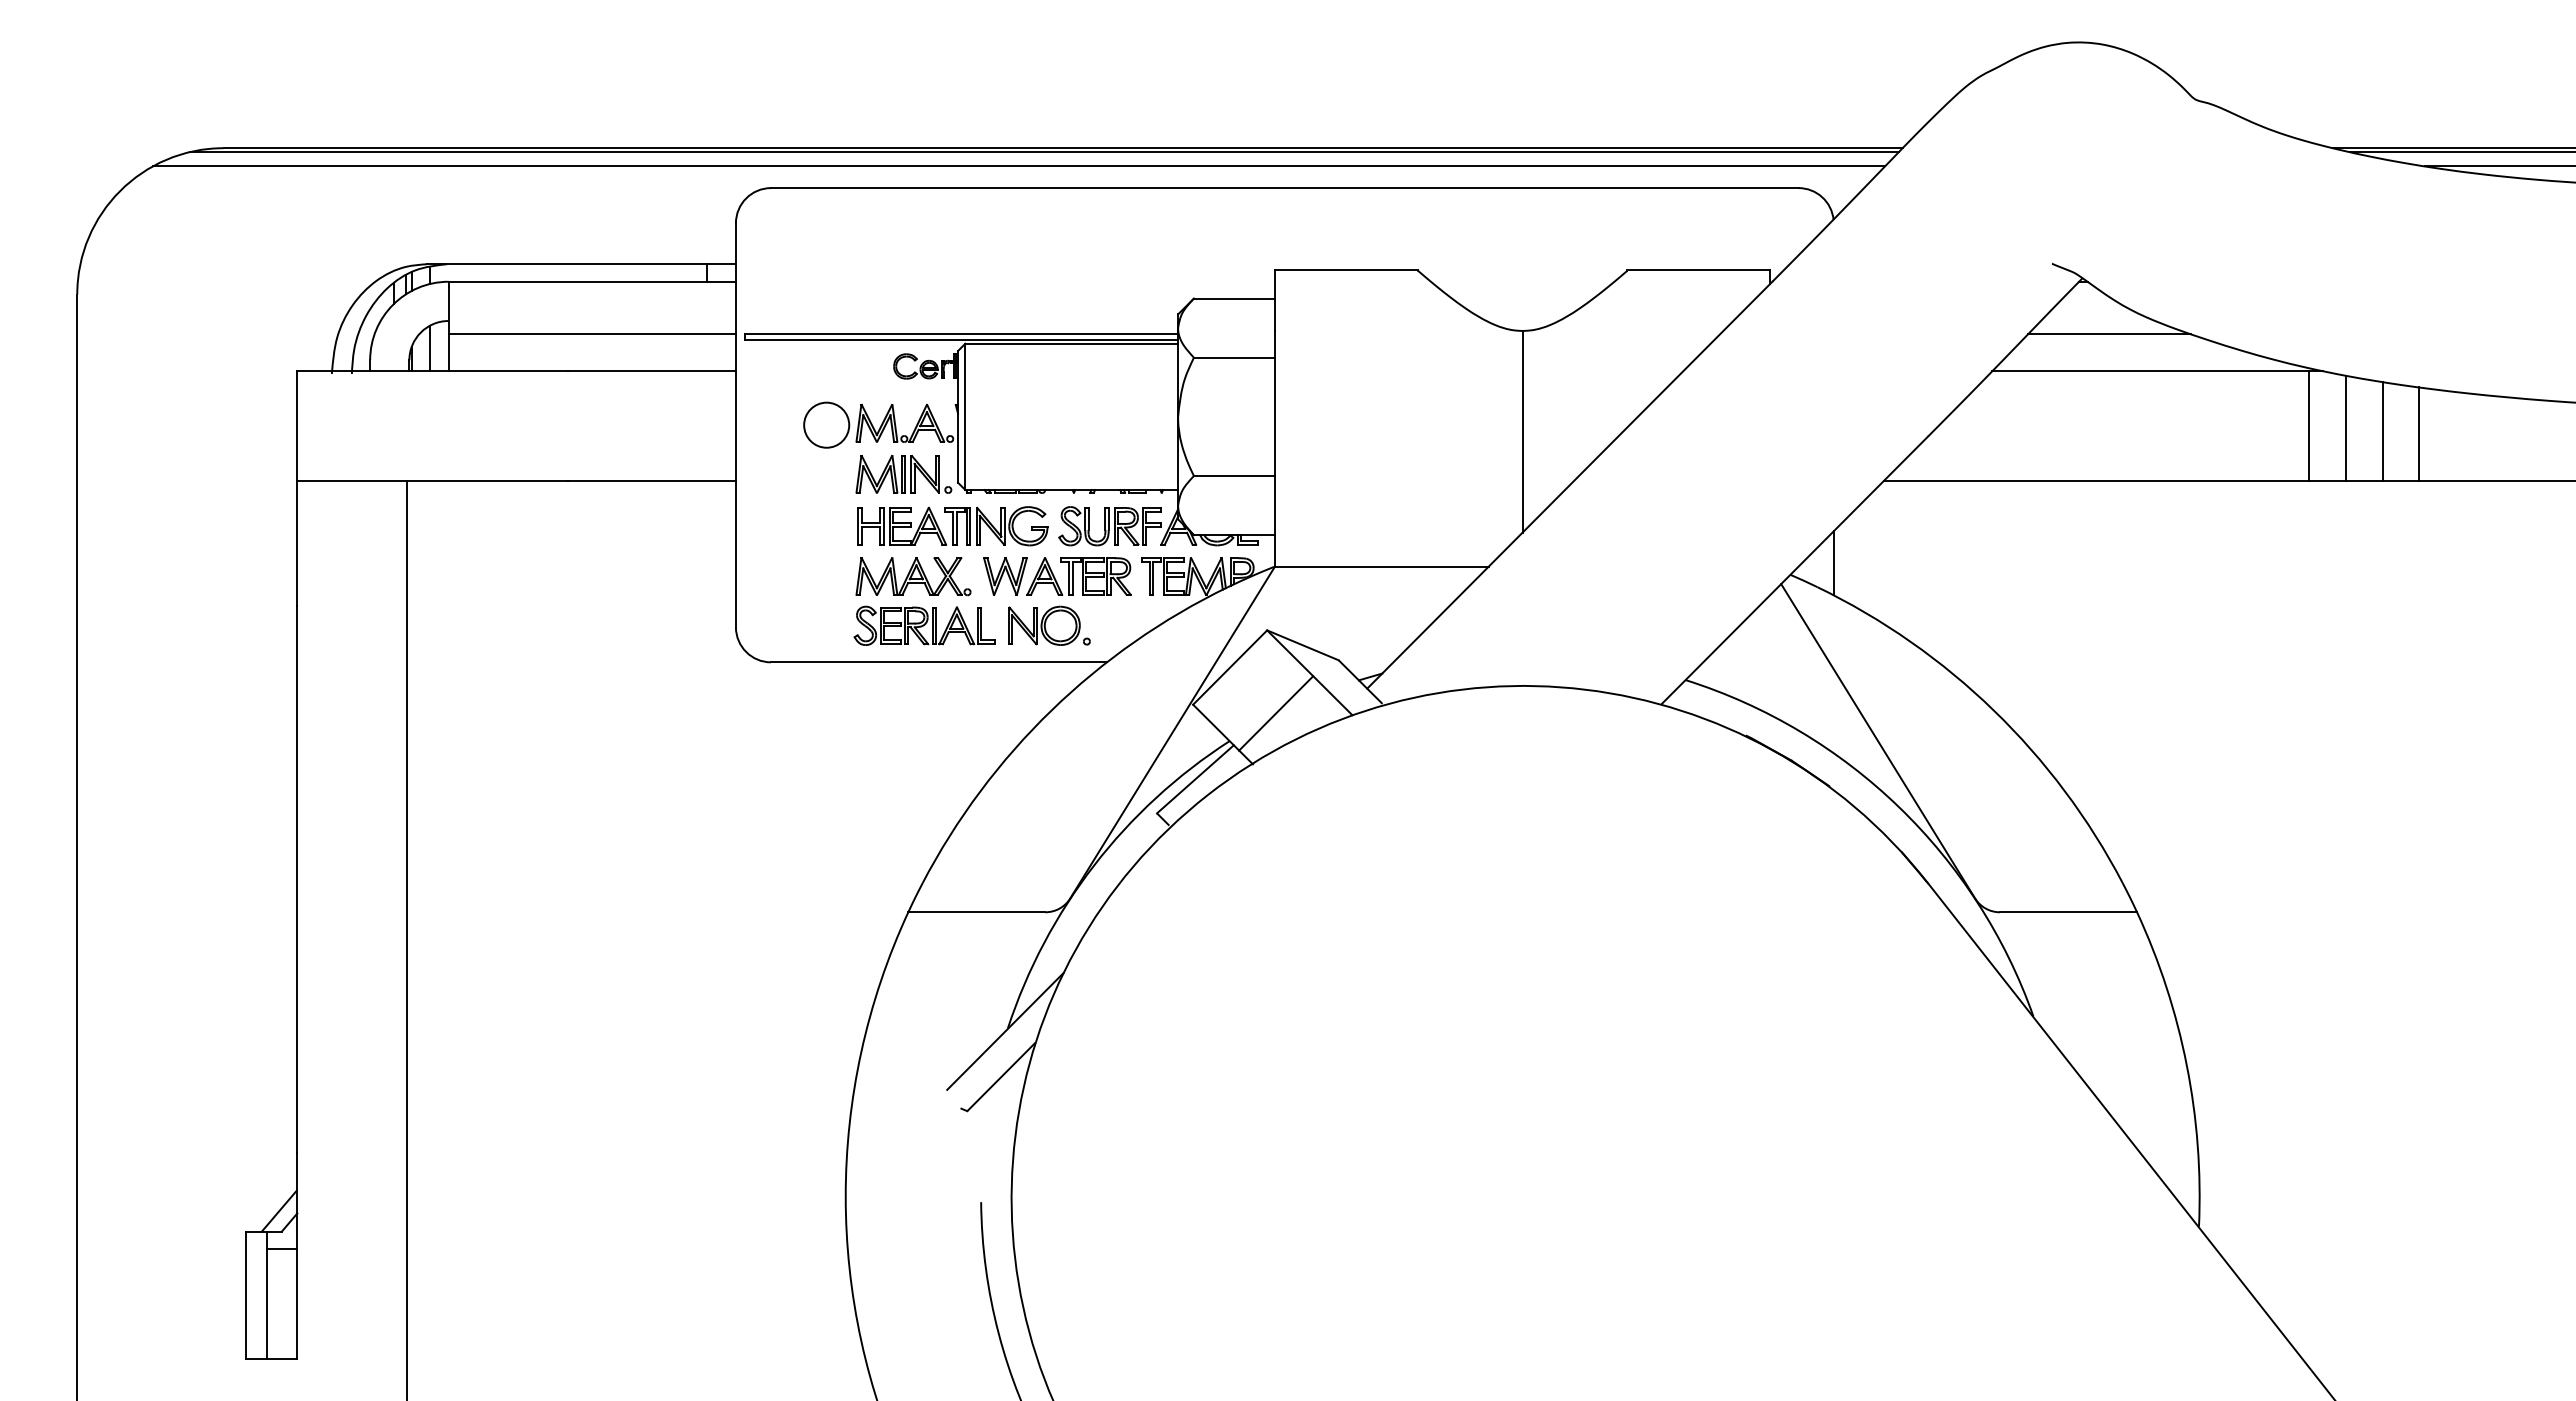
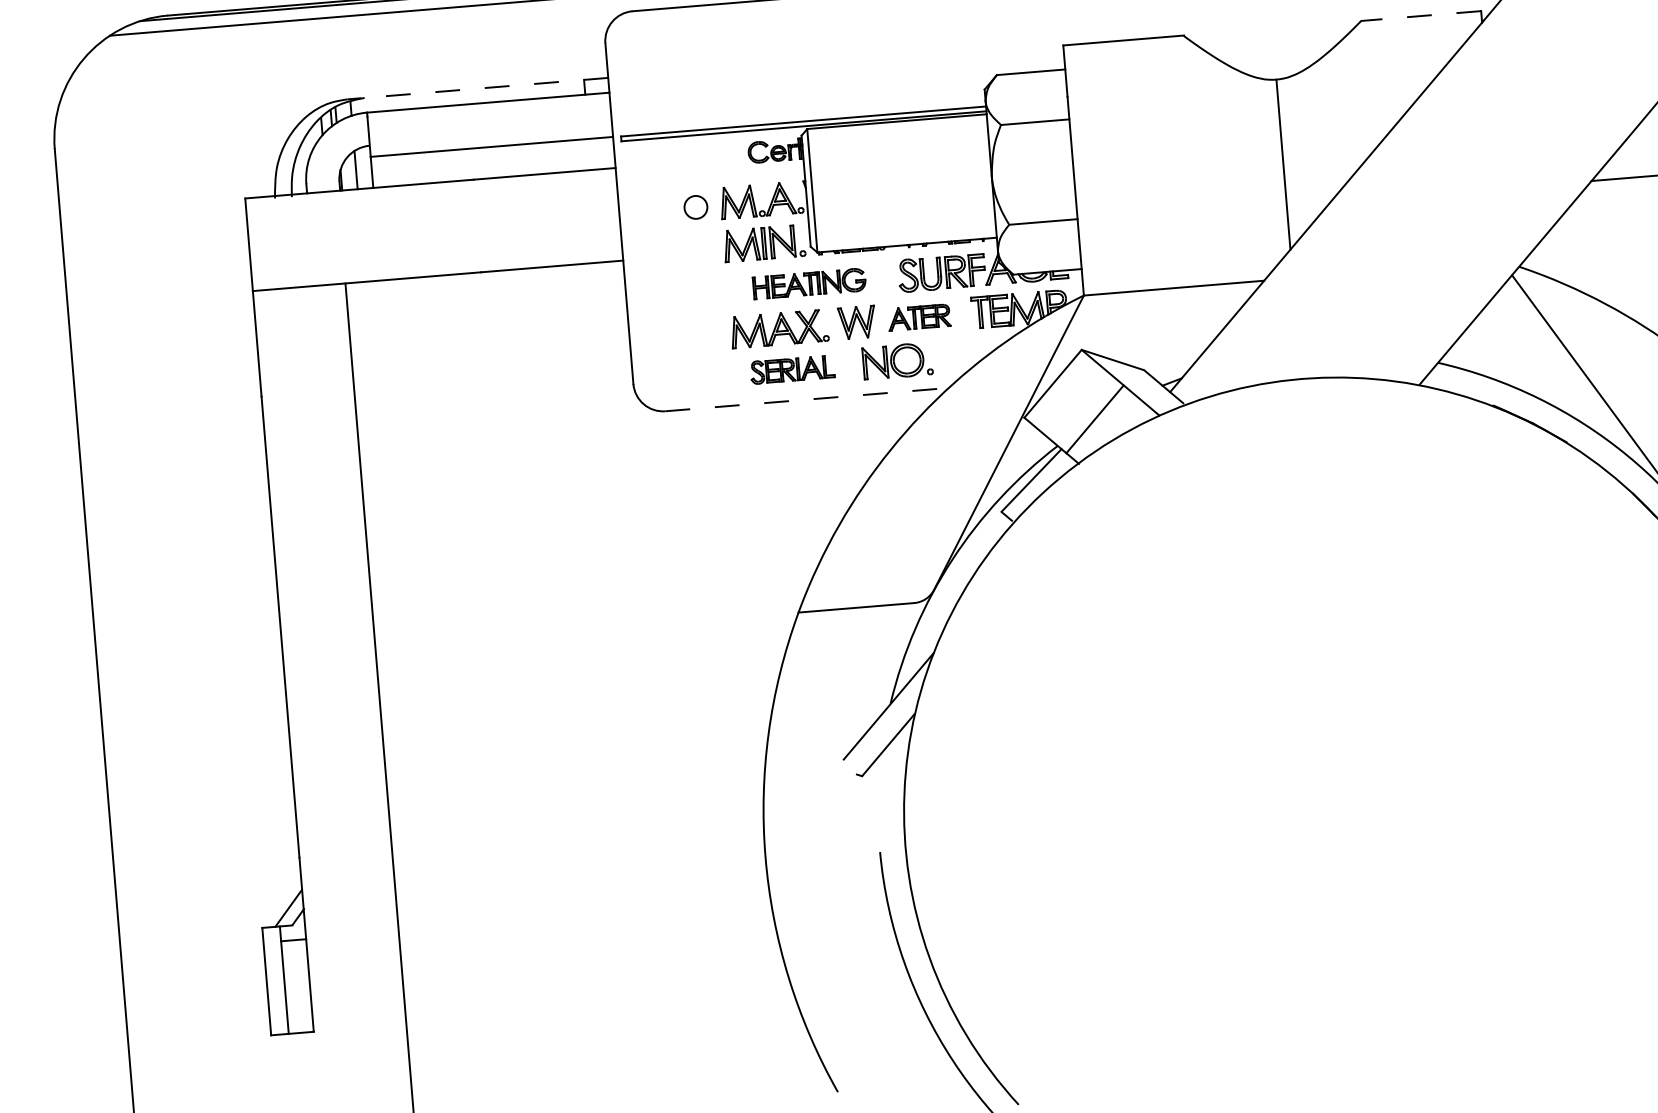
line: (581, 264) -> (477, 88), solid -> dashed
line: (1698, 270) -> (1420, 16), solid -> dashed
circle: (826, 424) -> (695, 206), size x0.6
part: (952, 526) -> (809, 284), size x0.7
line: (1833, 563) -> (1554, 254), removed
part: (1078, 576) -> (918, 317), size x0.7
part: (924, 625) -> (792, 369), size x0.7
line: (939, 662) -> (807, 399), solid -> dashed

